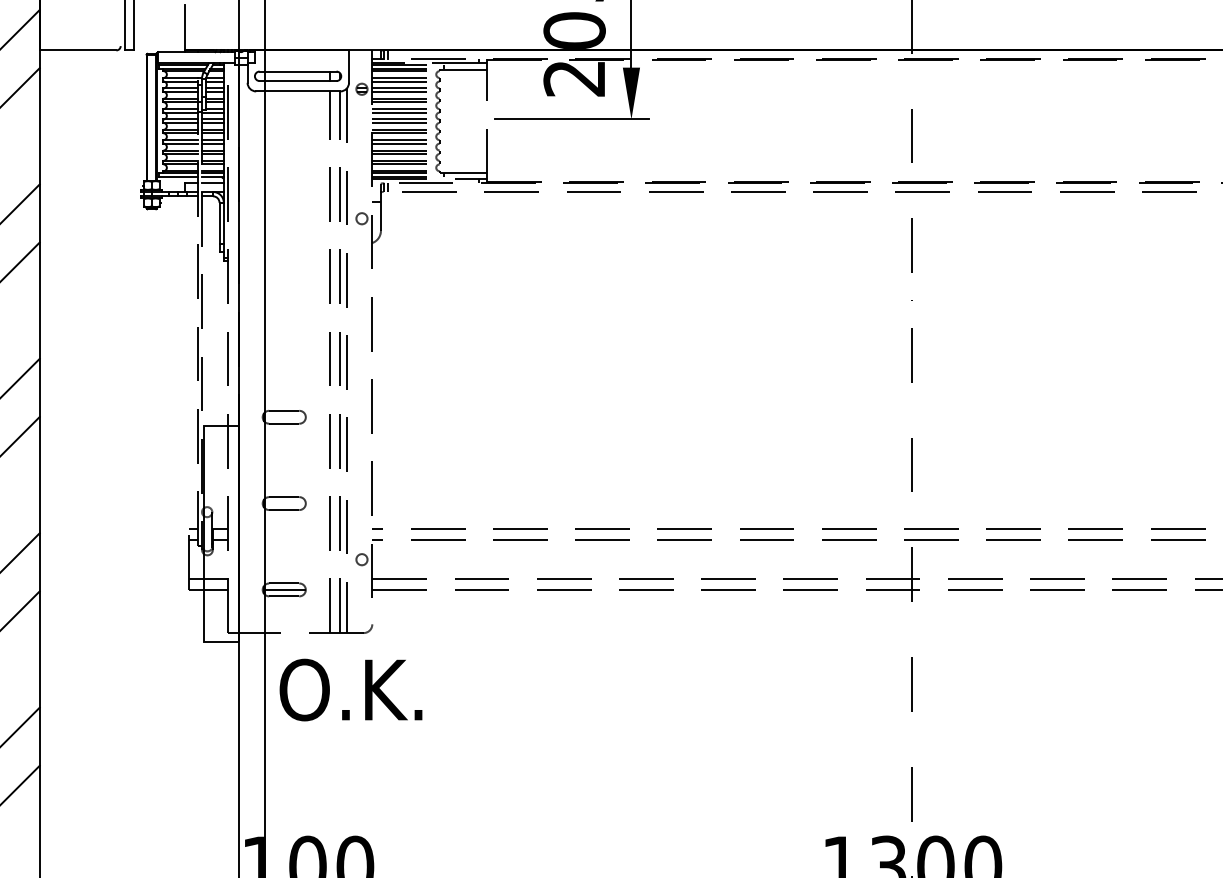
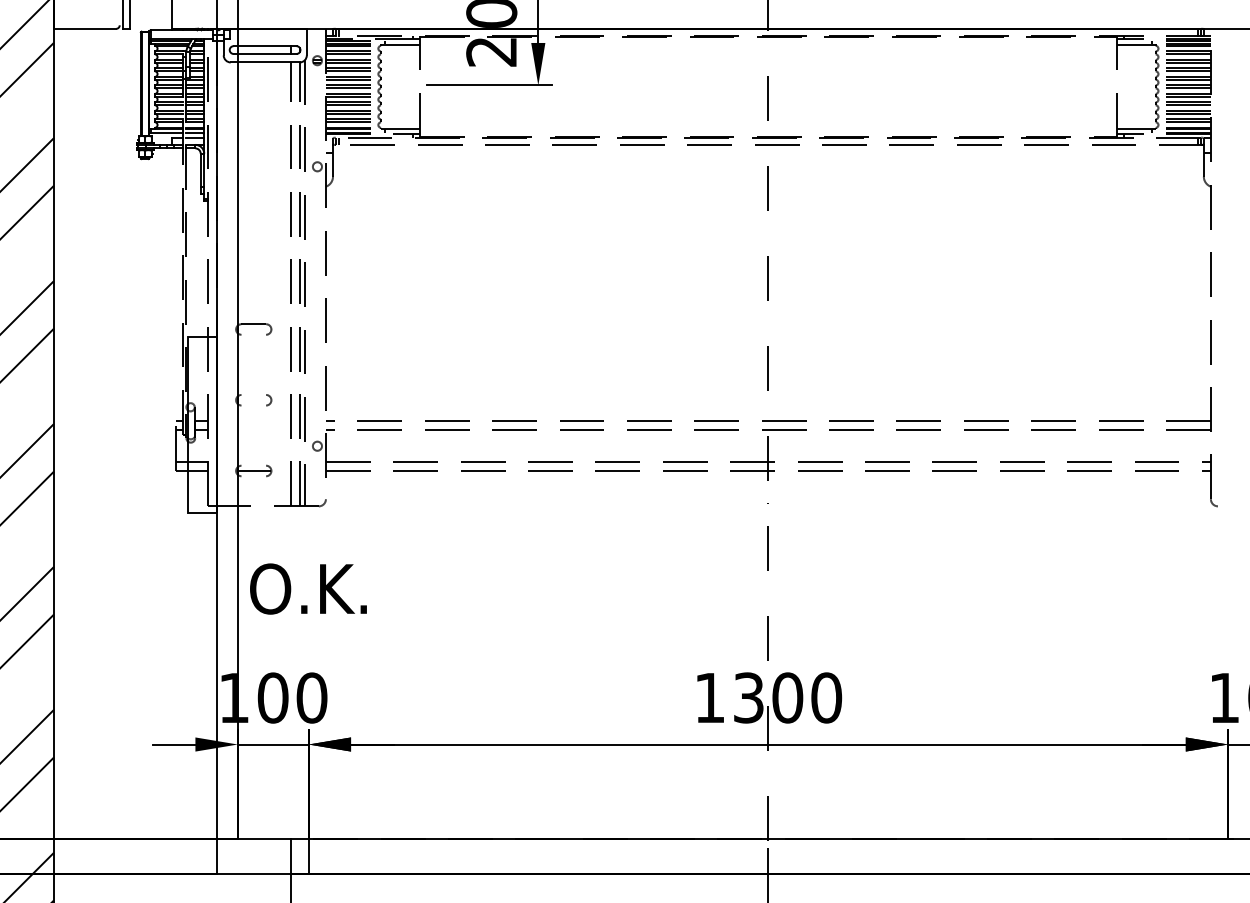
line: (283, 423) -> (253, 334), removed
line: (283, 496) -> (253, 394), removed
line: (283, 510) -> (253, 405), removed
line: (283, 583) -> (253, 465), removed
line: (283, 596) -> (253, 476), removed
text: (351, 689) -> (308, 588), moved

